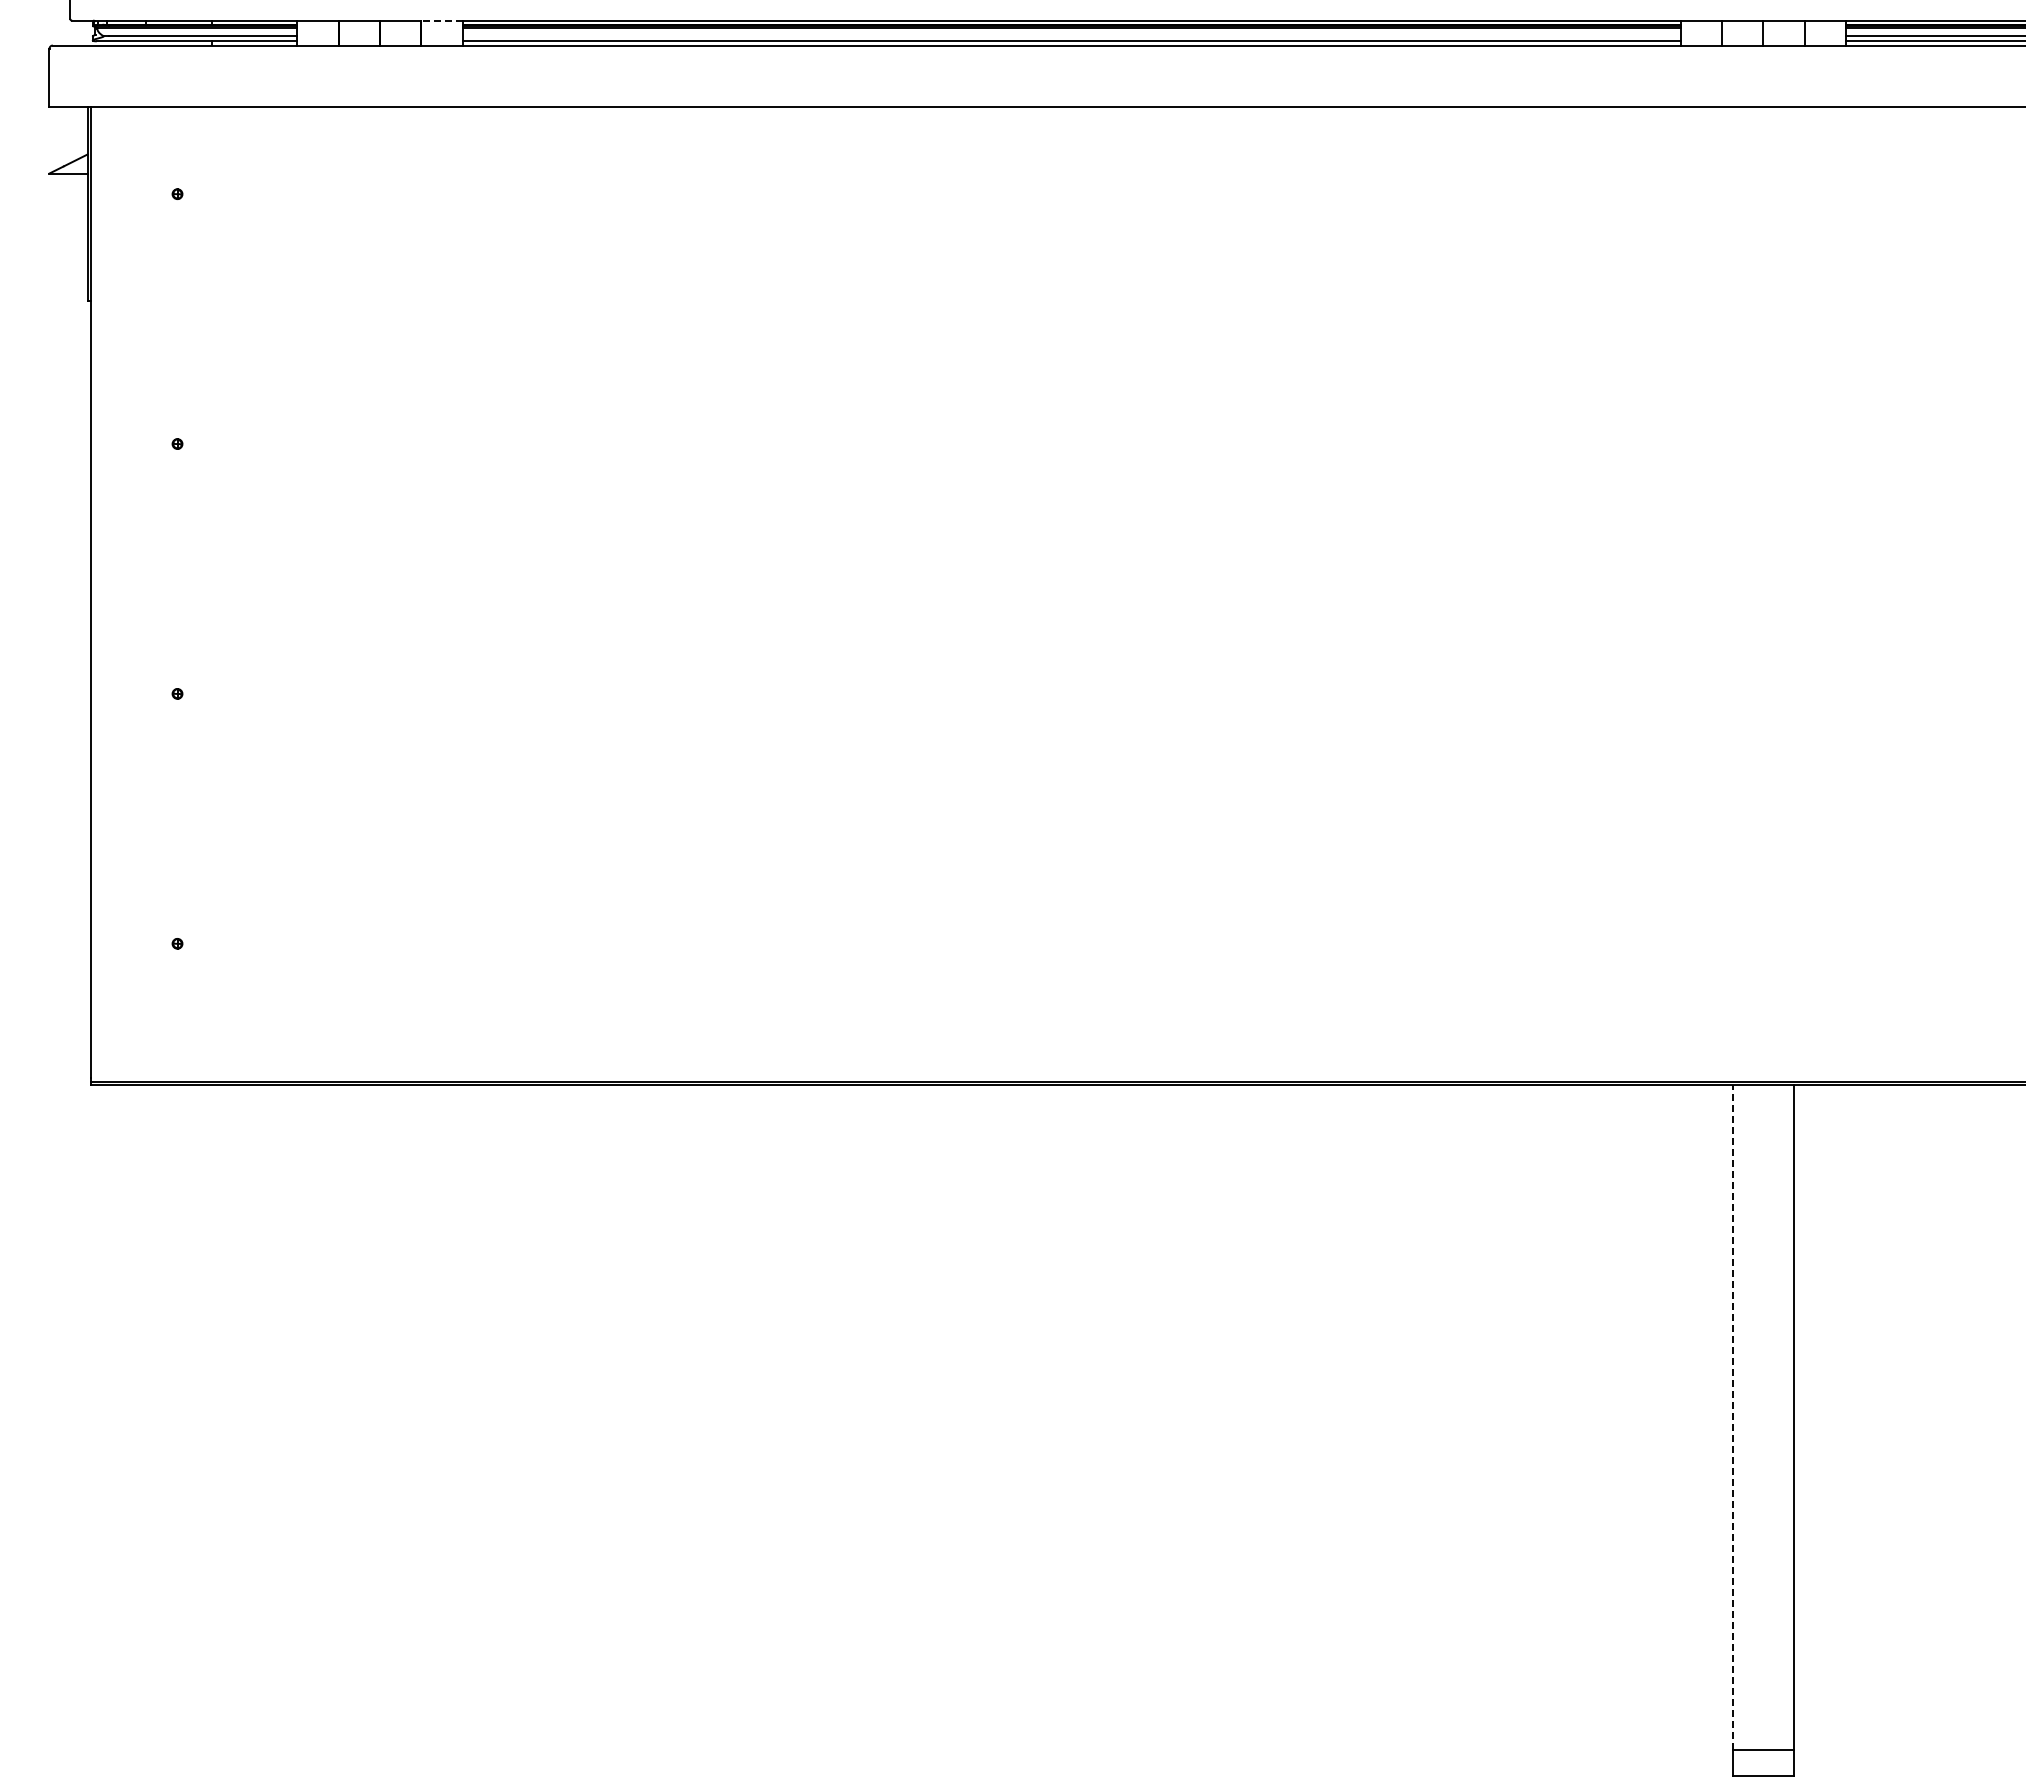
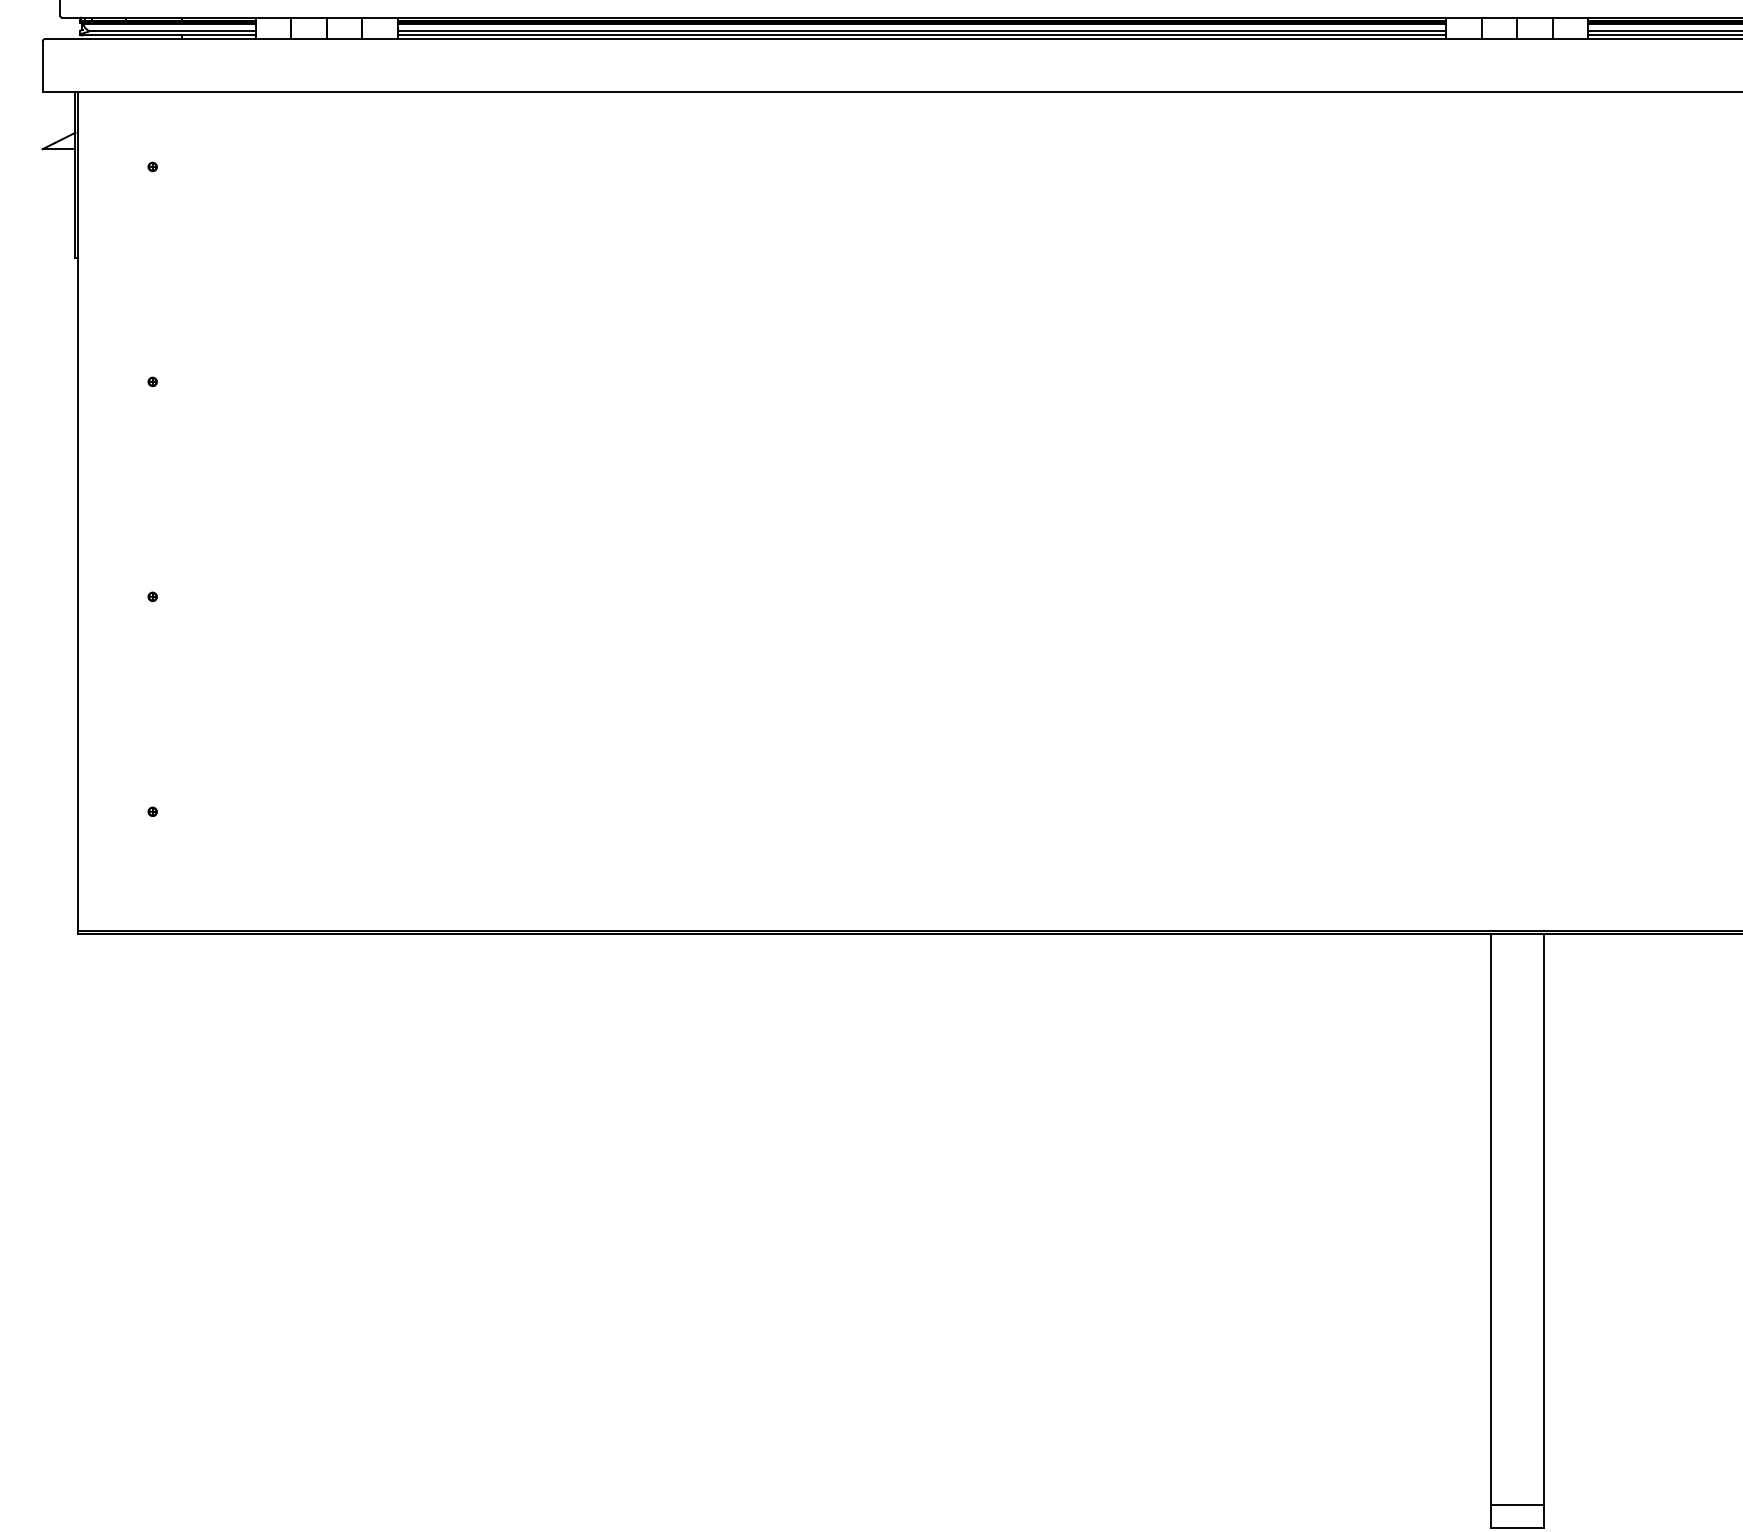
line: (441, 20) -> (379, 17), dashed -> solid
line: (1071, 35) -> (921, 30), added
line: (1732, 1416) -> (1490, 1218), dashed -> solid

